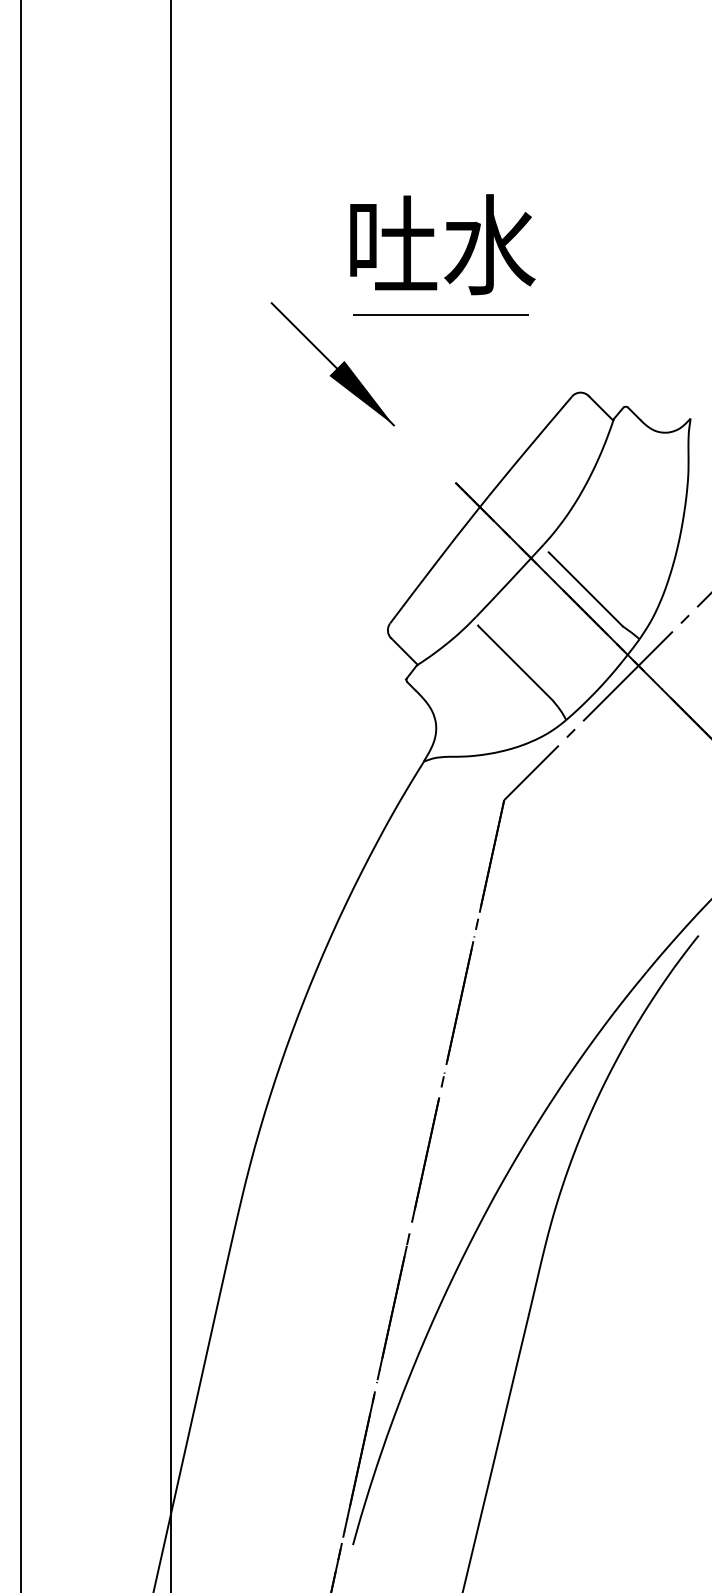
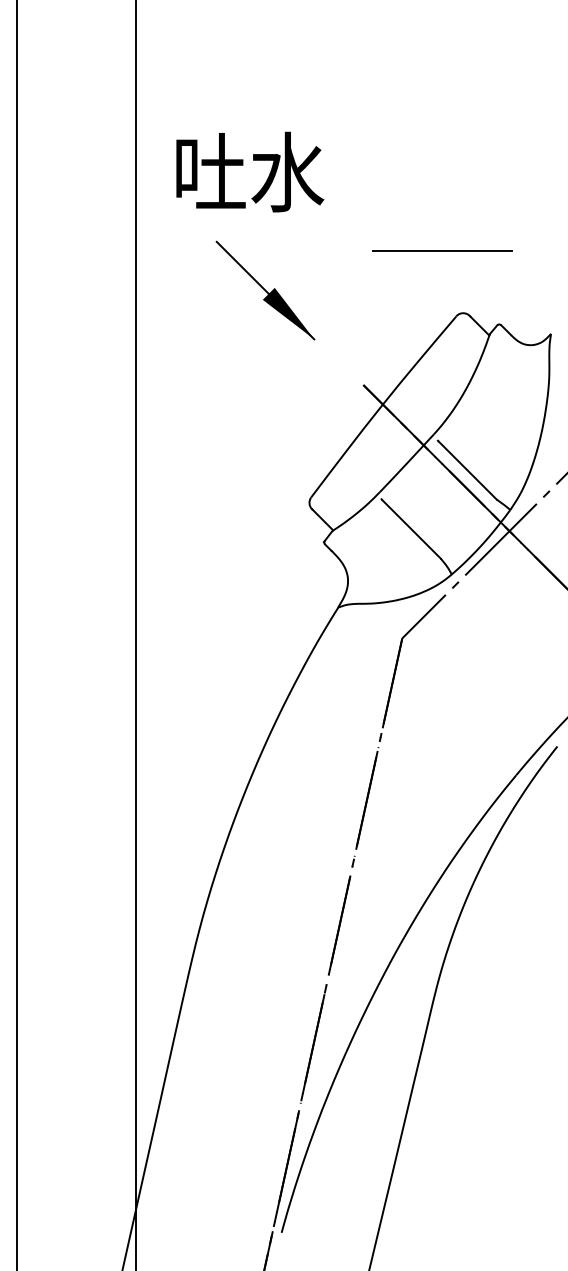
text: (443, 243) -> (250, 171), moved
line: (440, 314) -> (442, 250), moved

